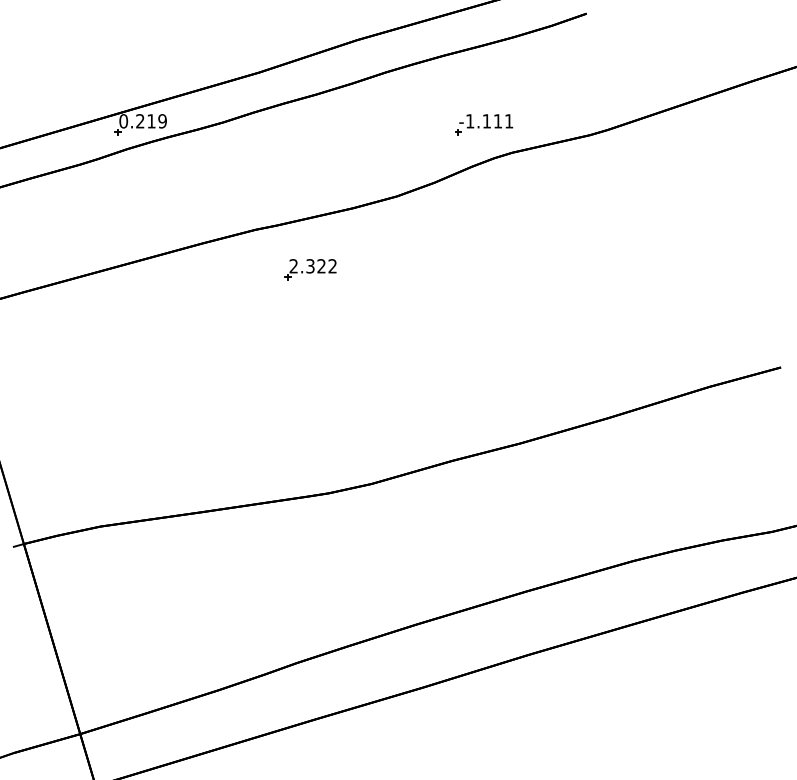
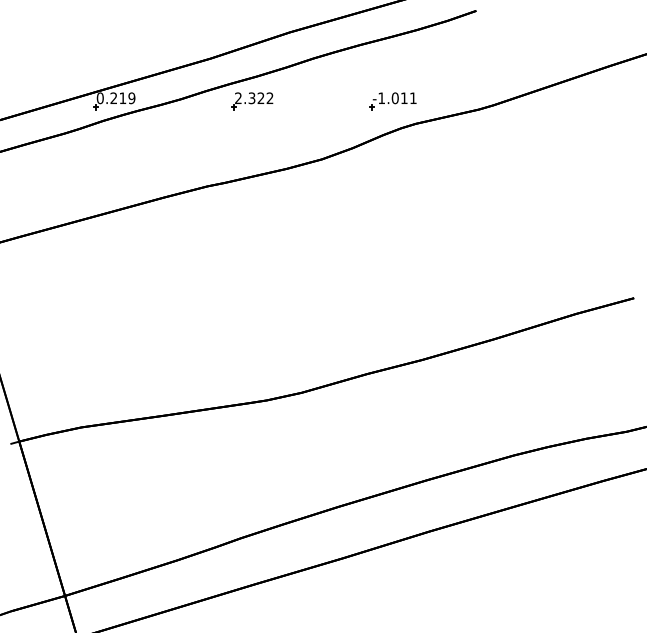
text: (486, 121) -> (394, 98), -1.111 -> -1.011
part: (310, 269) -> (252, 100), moved

